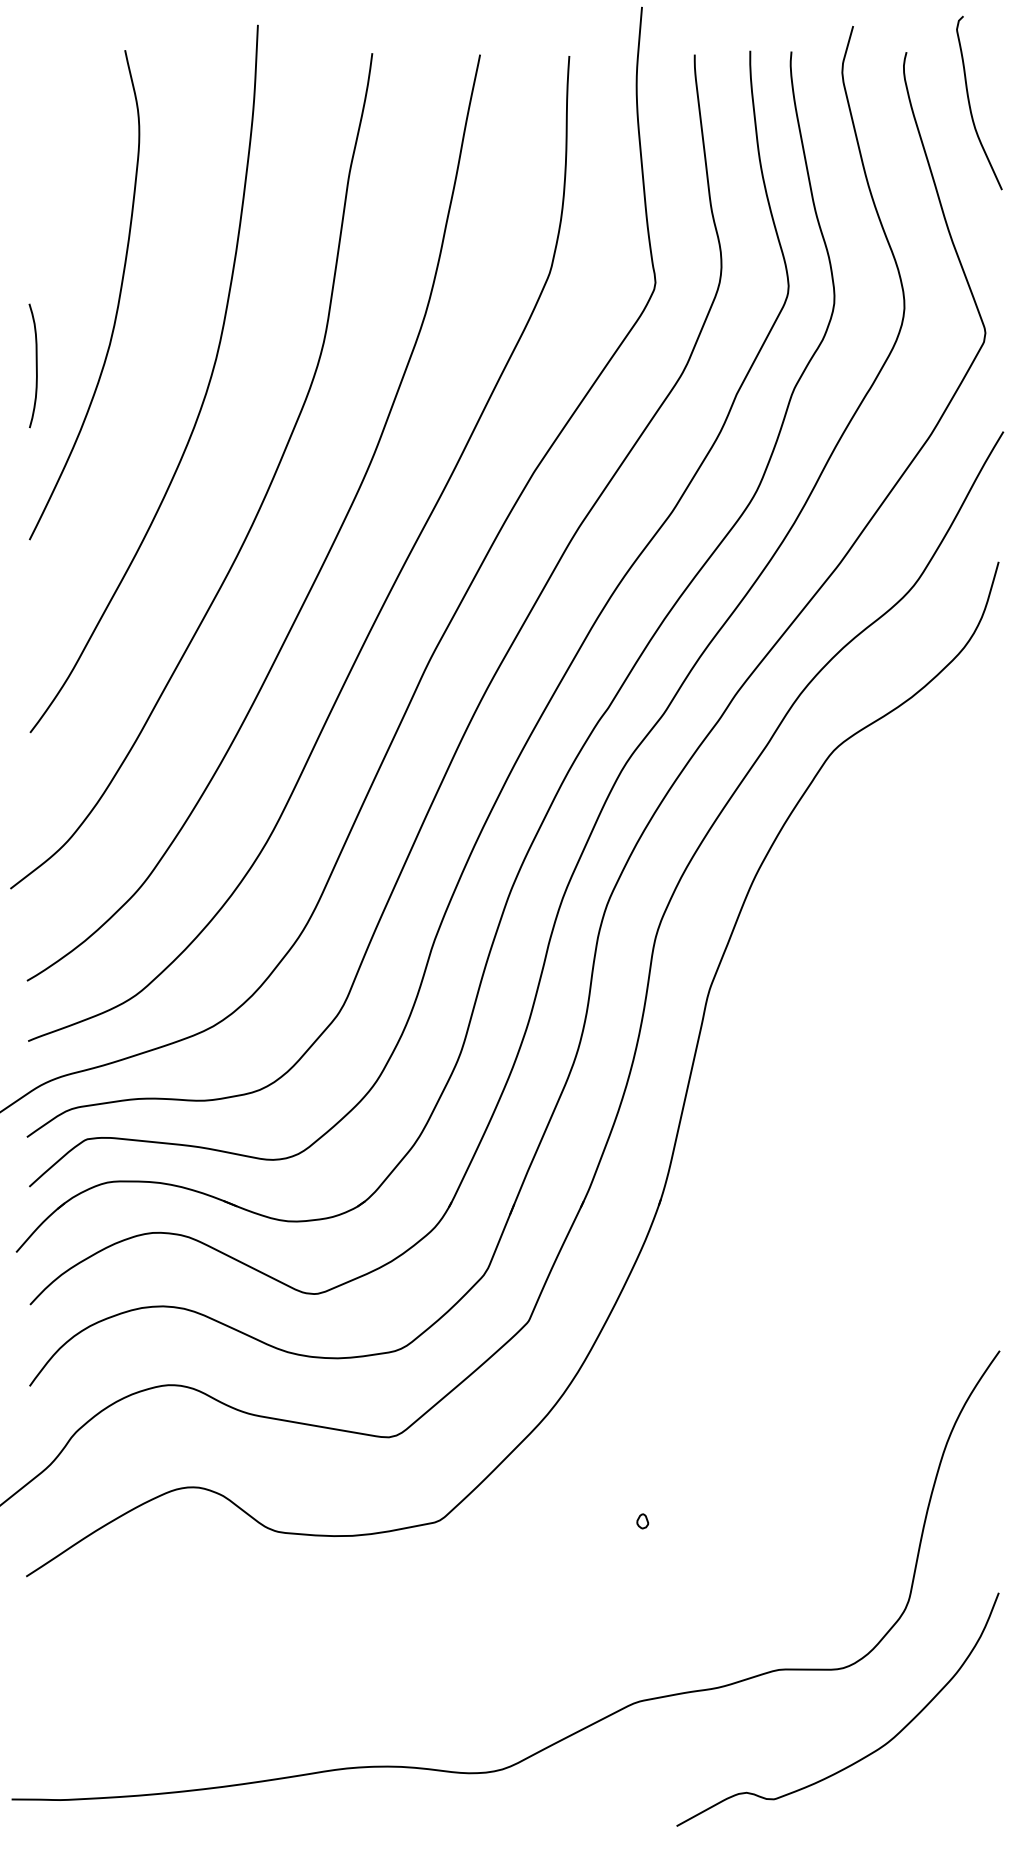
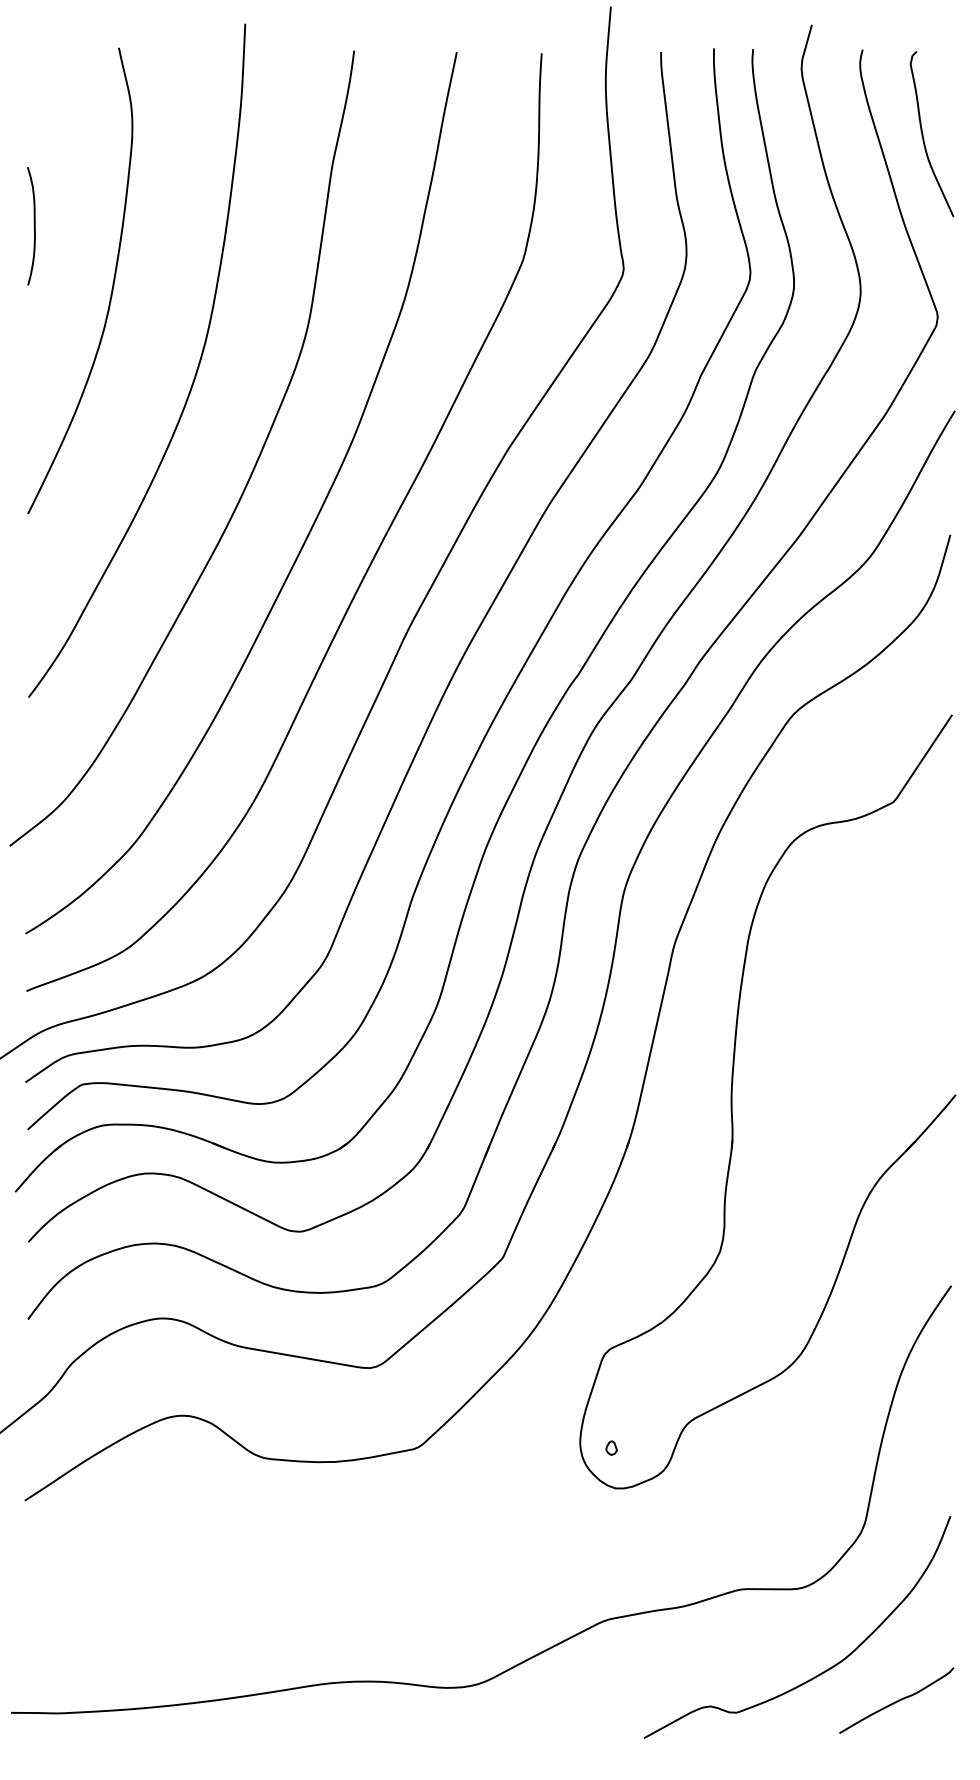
curve: (970, 102) -> (923, 133), moved
curve: (35, 366) -> (33, 226), moved
part: (769, 1157) -> (732, 1101), added
curve: (942, 1786) -> (896, 1700), added

